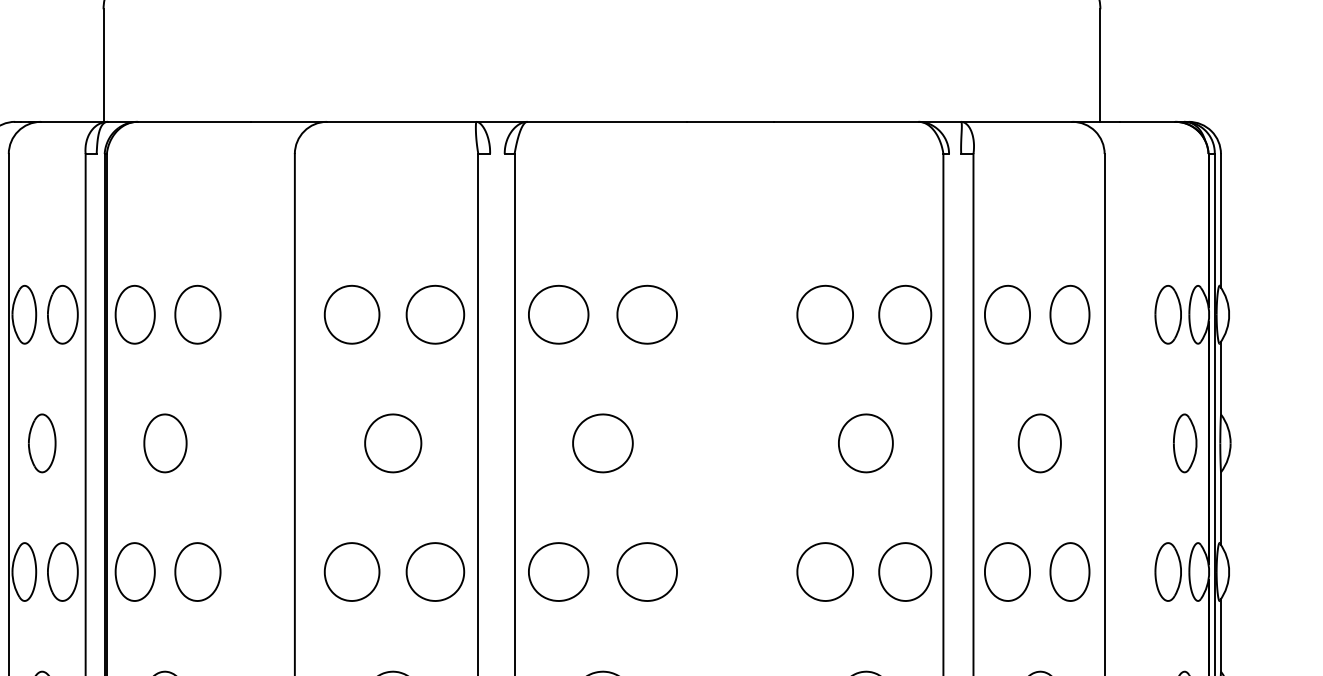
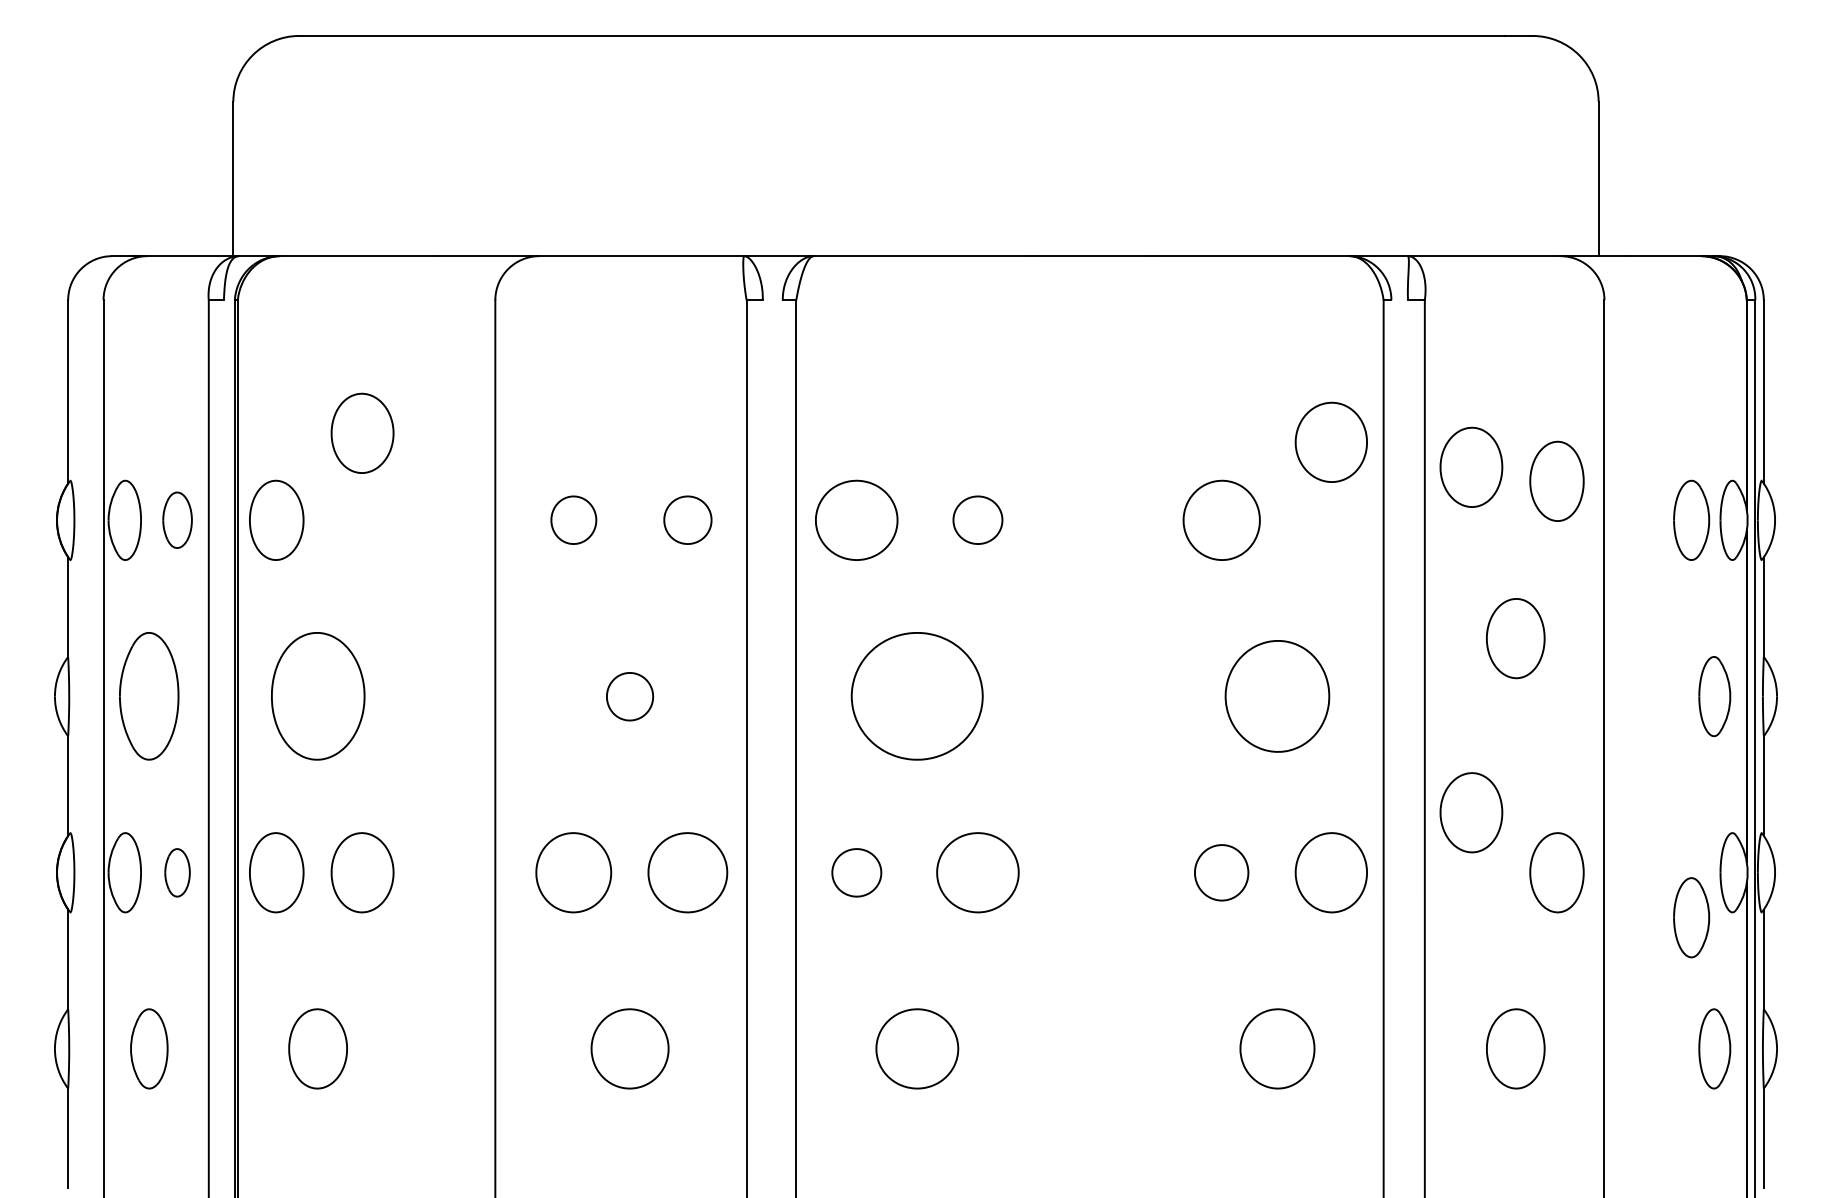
part: (62, 314) -> (177, 519), size x0.7
part: (197, 314) -> (362, 432), moved
part: (351, 314) -> (573, 519), size x0.6
part: (435, 314) -> (687, 519), size x0.6
part: (646, 314) -> (977, 519), size x0.6
part: (904, 314) -> (1330, 441), moved
part: (1007, 314) -> (1471, 466), moved
part: (1069, 314) -> (1556, 480), moved
part: (42, 443) -> (149, 696), size x1.6
part: (165, 443) -> (317, 696), size x1.6
part: (392, 443) -> (629, 696), size x0.6
part: (603, 443) -> (917, 696), size x1.6
part: (865, 443) -> (1277, 696), size x1.4
part: (1039, 443) -> (1515, 638), moved
part: (62, 571) -> (177, 872), size x0.6
part: (558, 571) -> (856, 872), size x0.6
part: (825, 571) -> (1221, 872), size x0.7
part: (1007, 571) -> (1471, 812), moved
part: (1168, 571) -> (1691, 917), moved

